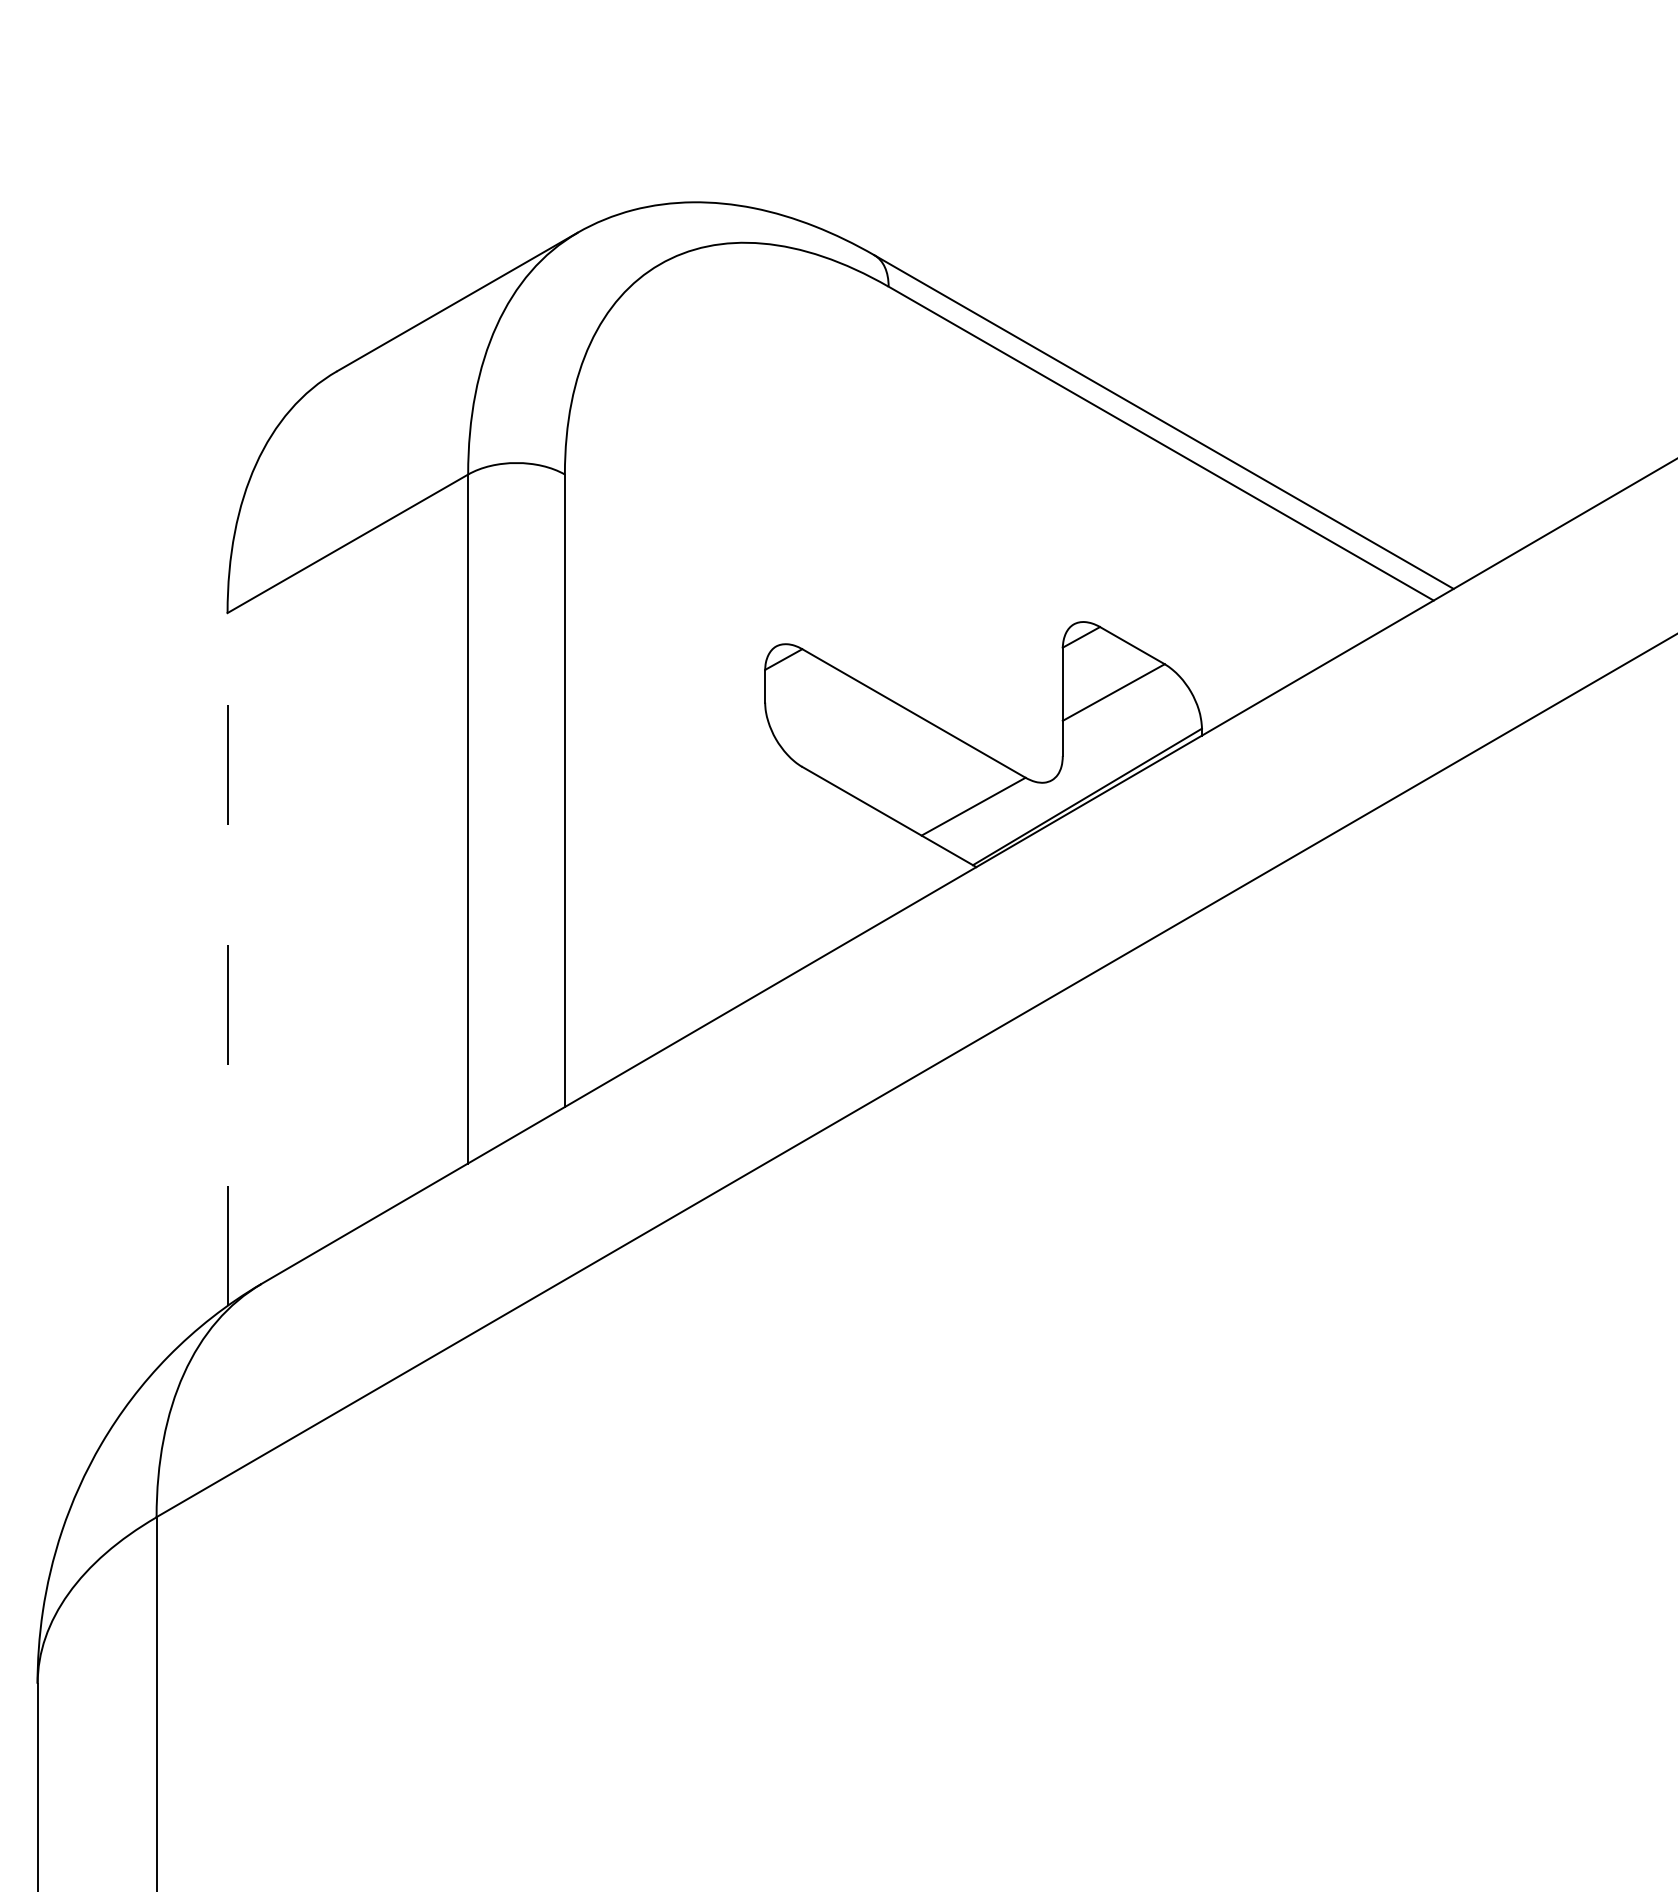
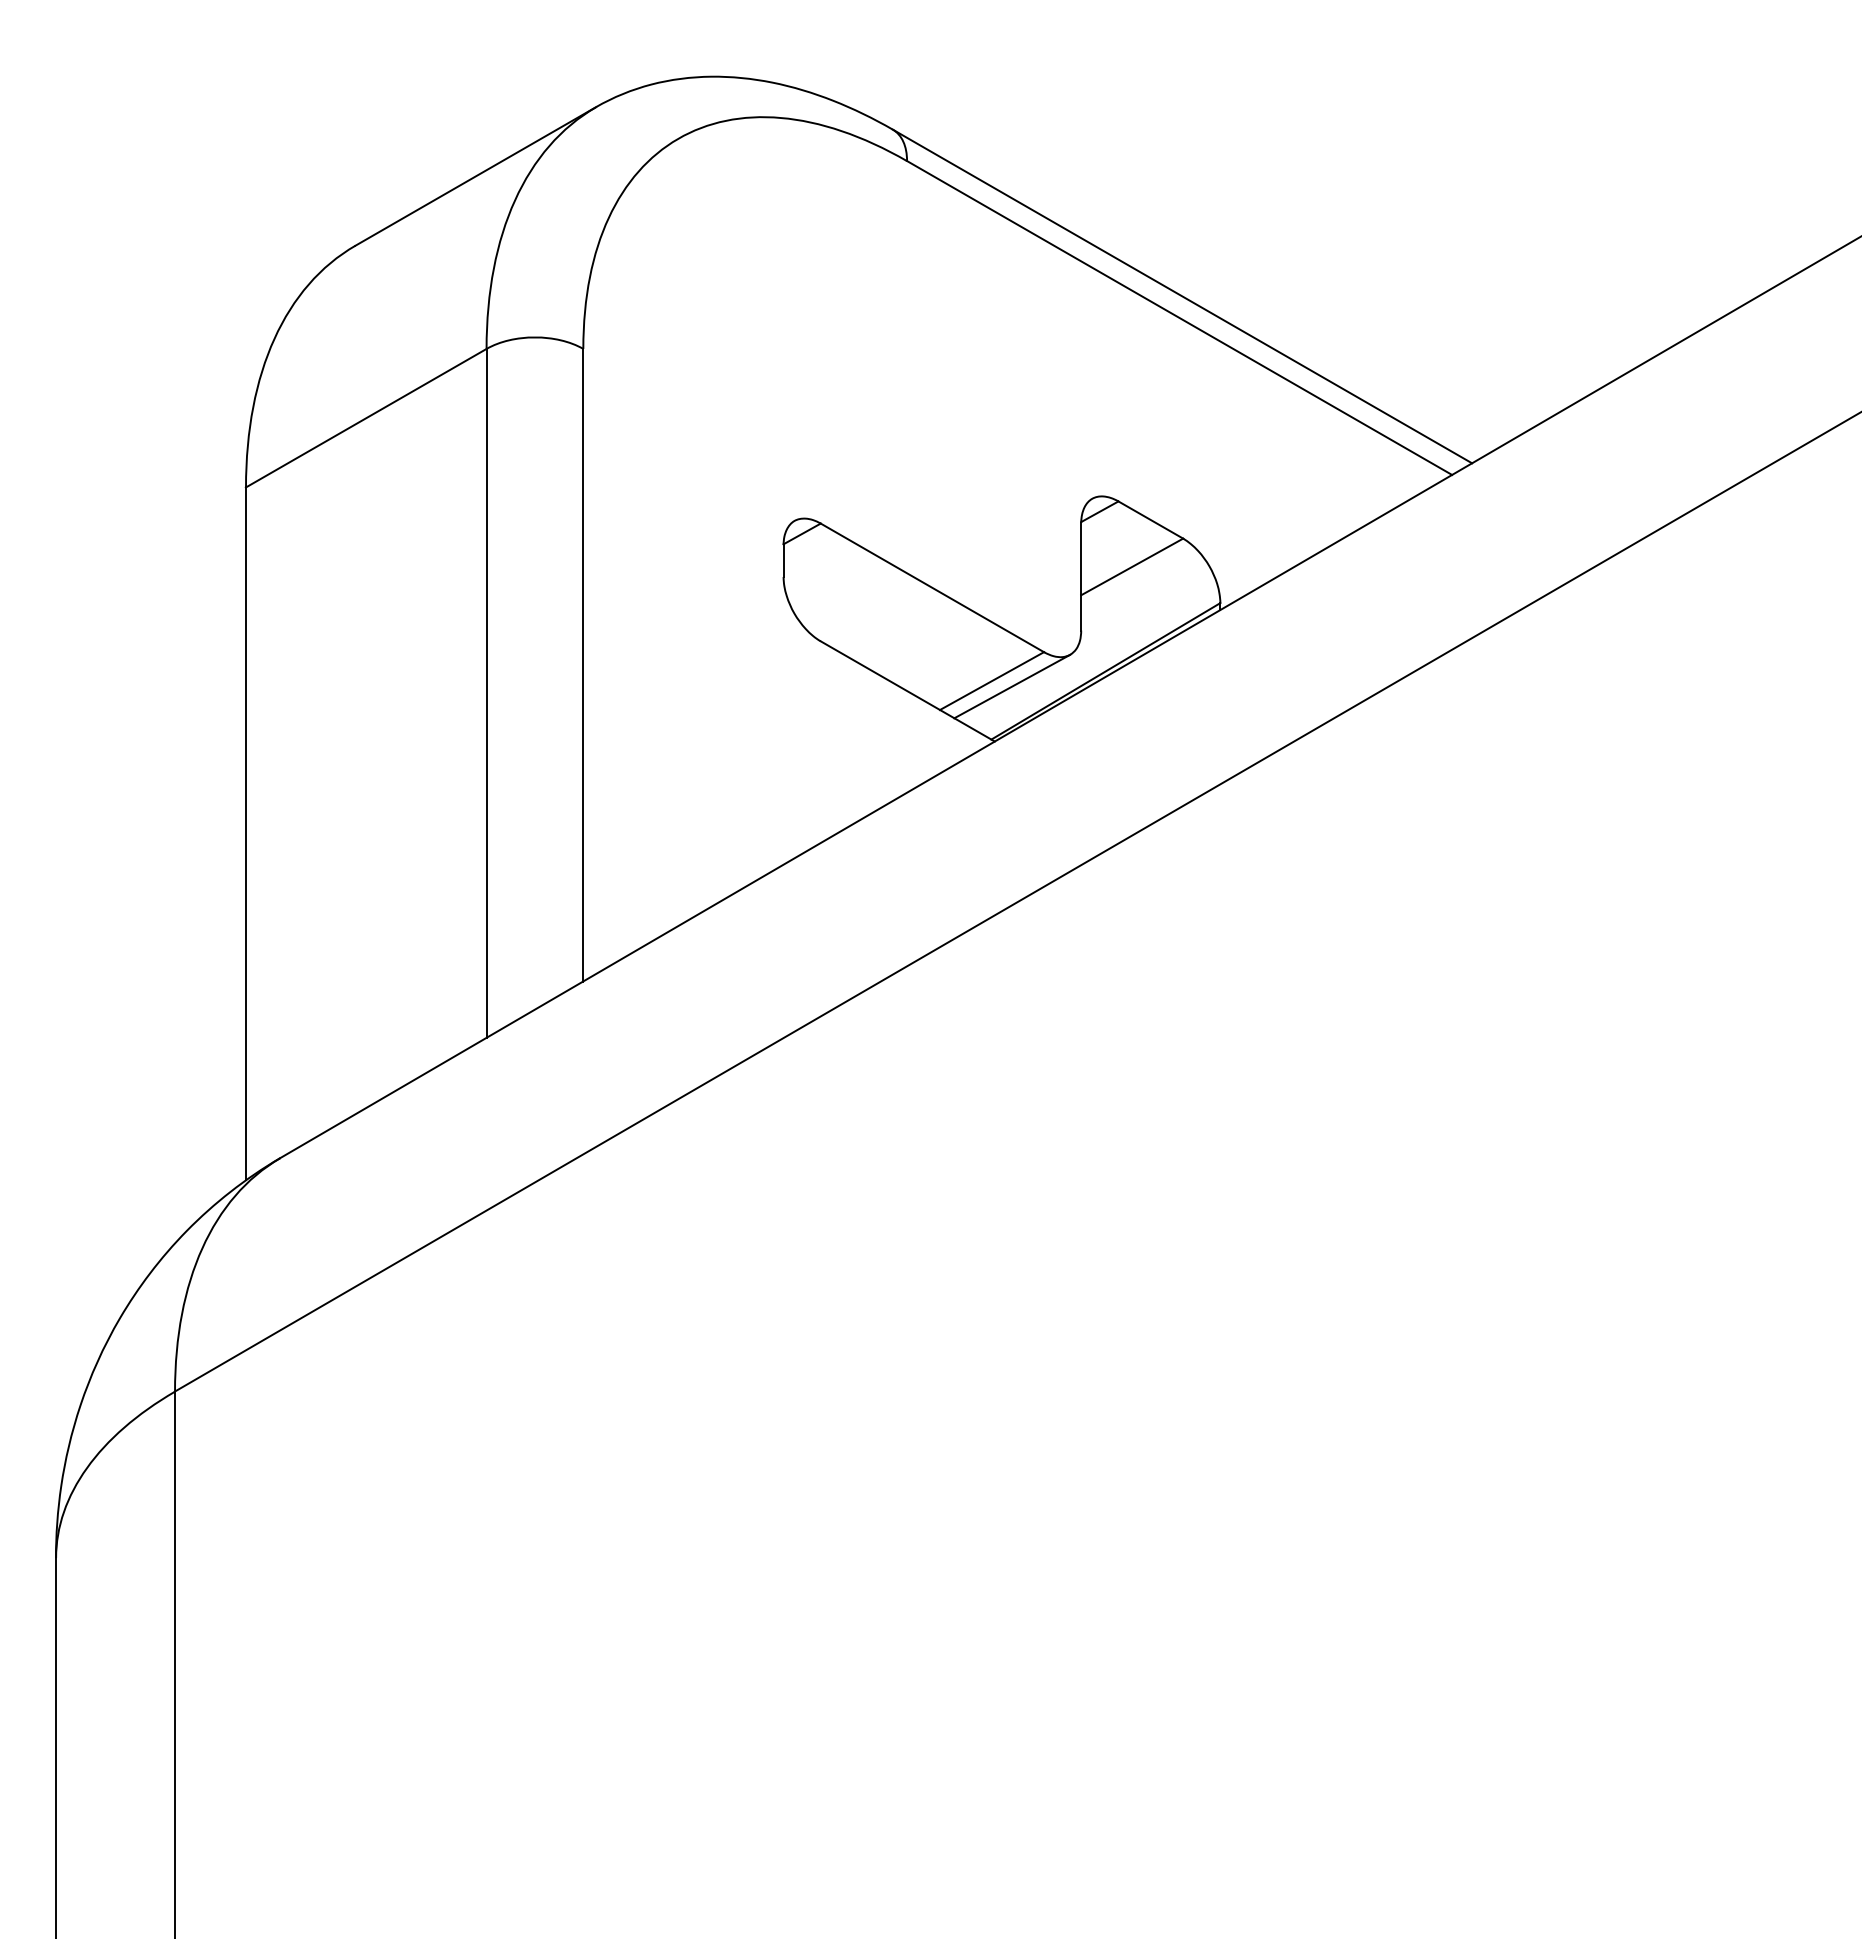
line: (994, 812) -> (1012, 686), added
line: (227, 959) -> (245, 833), dashed -> solid

